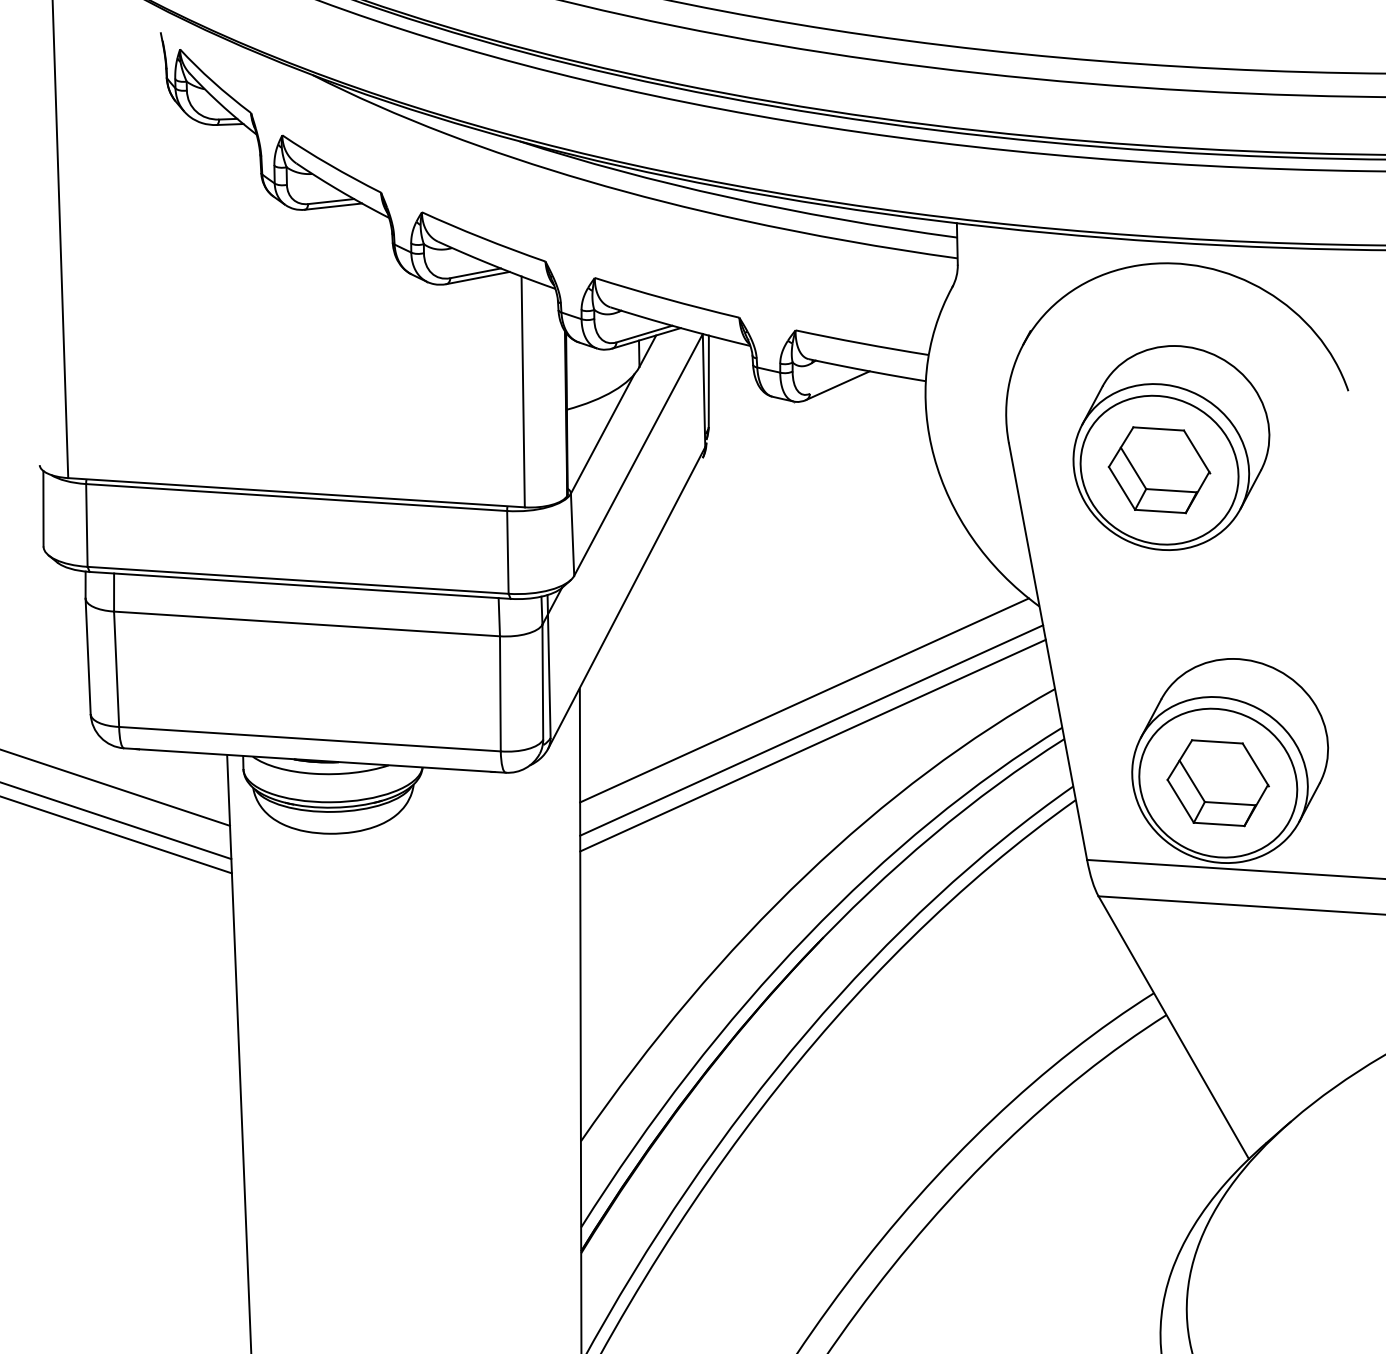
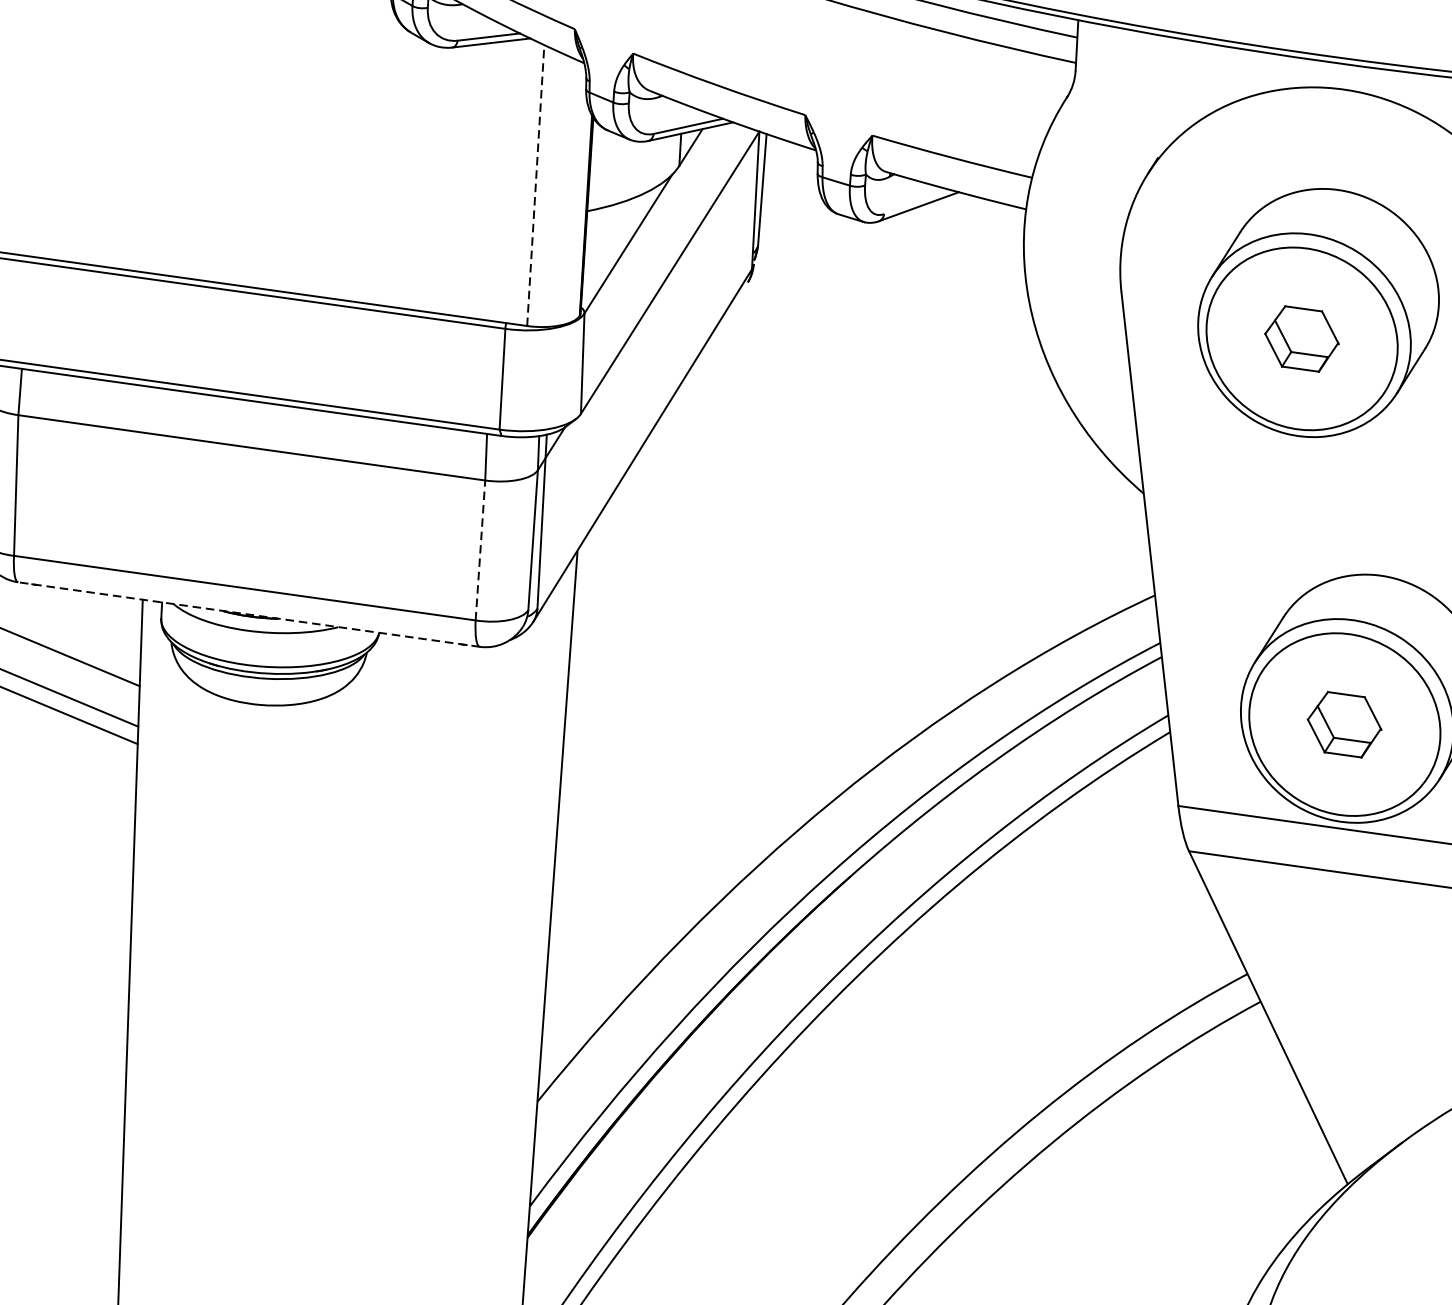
line: (523, 391) -> (536, 185), solid -> dashed
part: (1159, 470) -> (1301, 339), size x0.6
line: (500, 693) -> (480, 550), solid -> dashed
line: (804, 700) -> (849, 586), removed
line: (811, 730) -> (855, 623), removed
line: (812, 745) -> (855, 641), removed
line: (314, 760) -> (248, 614), solid -> dashed
part: (1217, 783) -> (1343, 724), size x0.6

